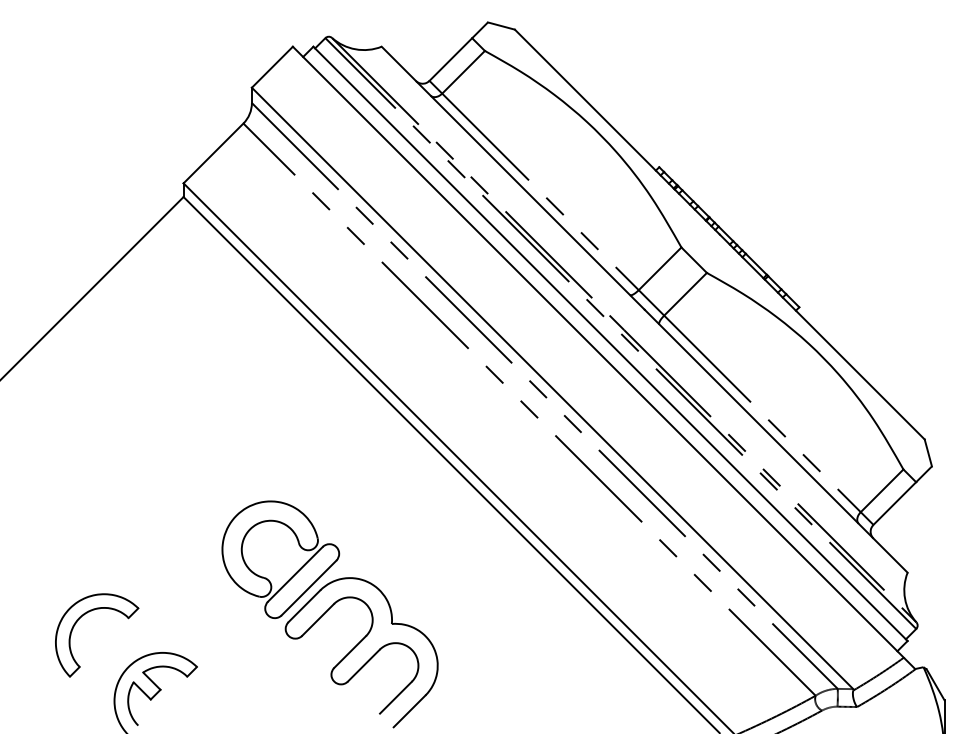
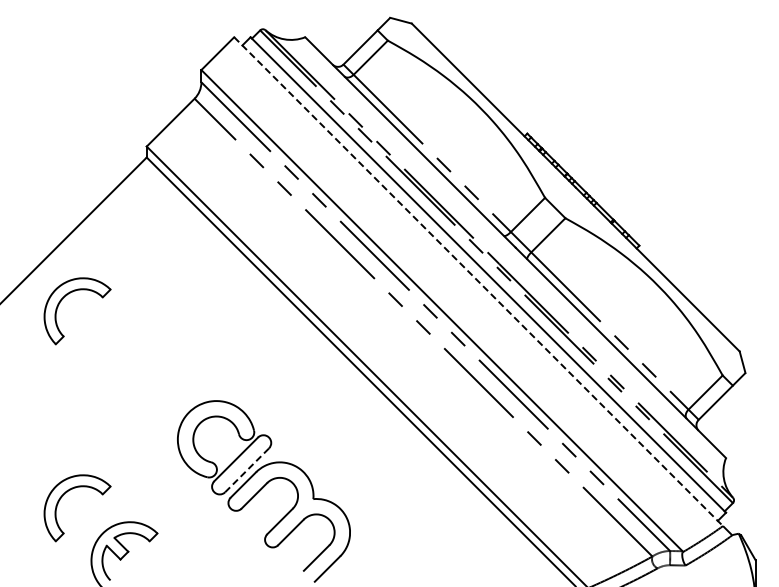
line: (598, 352) -> (478, 281), solid -> dashed
part: (83, 370) -> (66, 296), added
line: (309, 588) -> (247, 470), solid -> dashed

